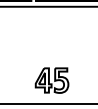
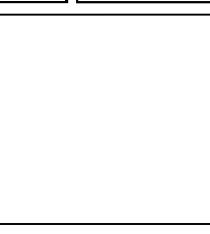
part: (51, 80) -> (110, 172), removed

